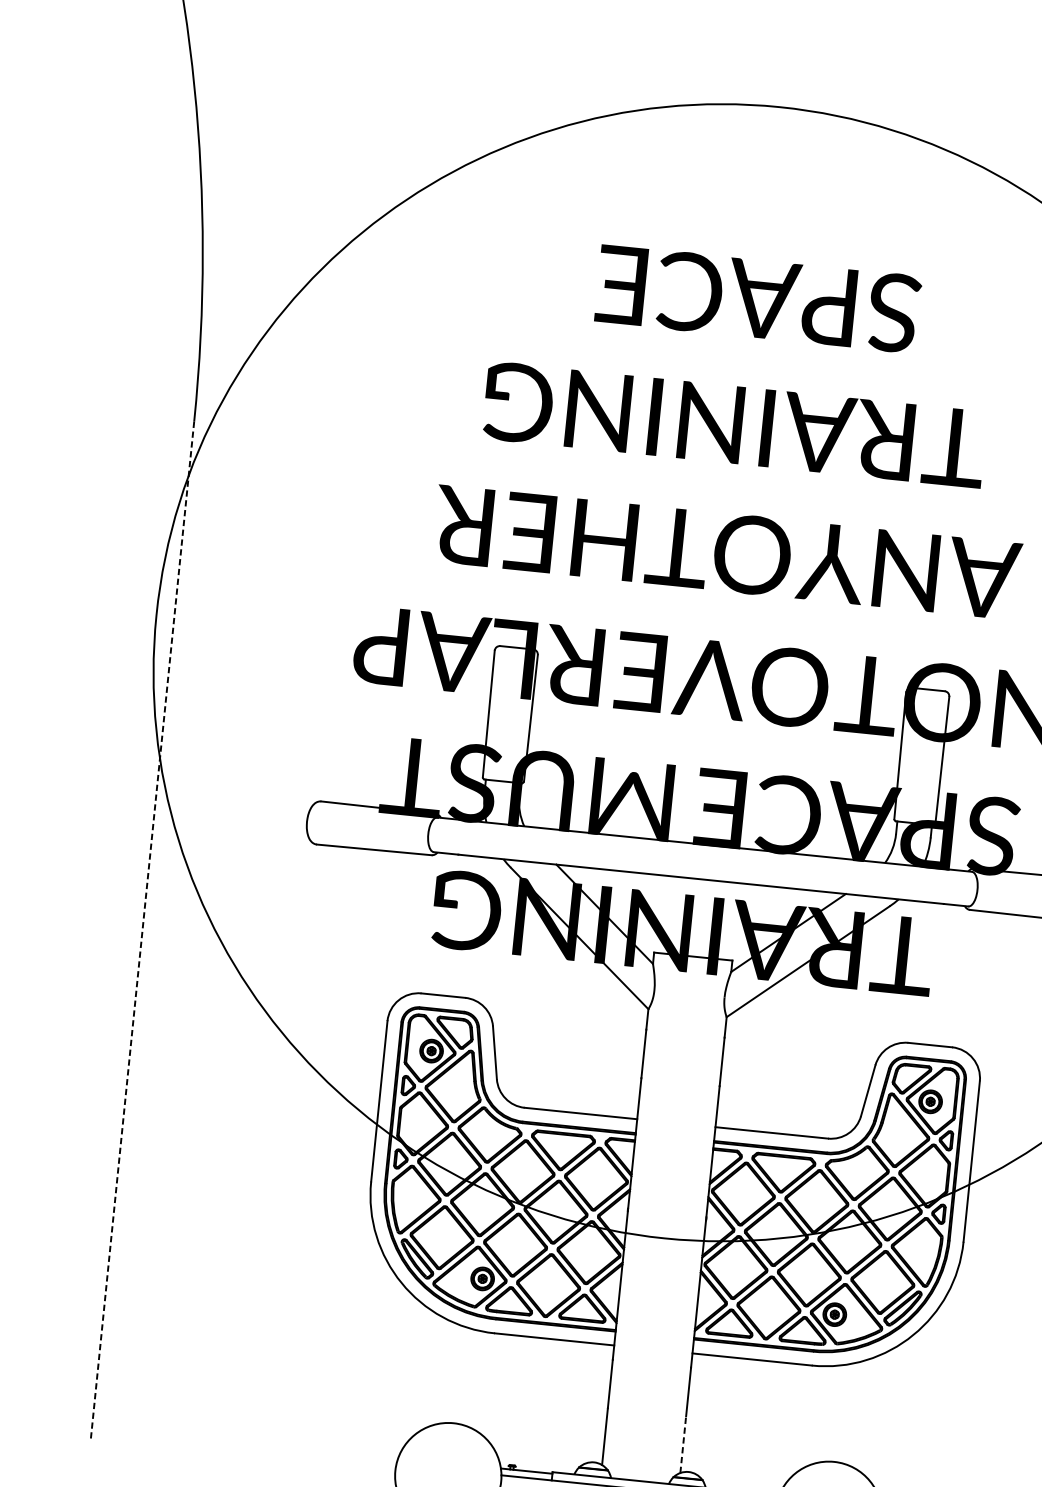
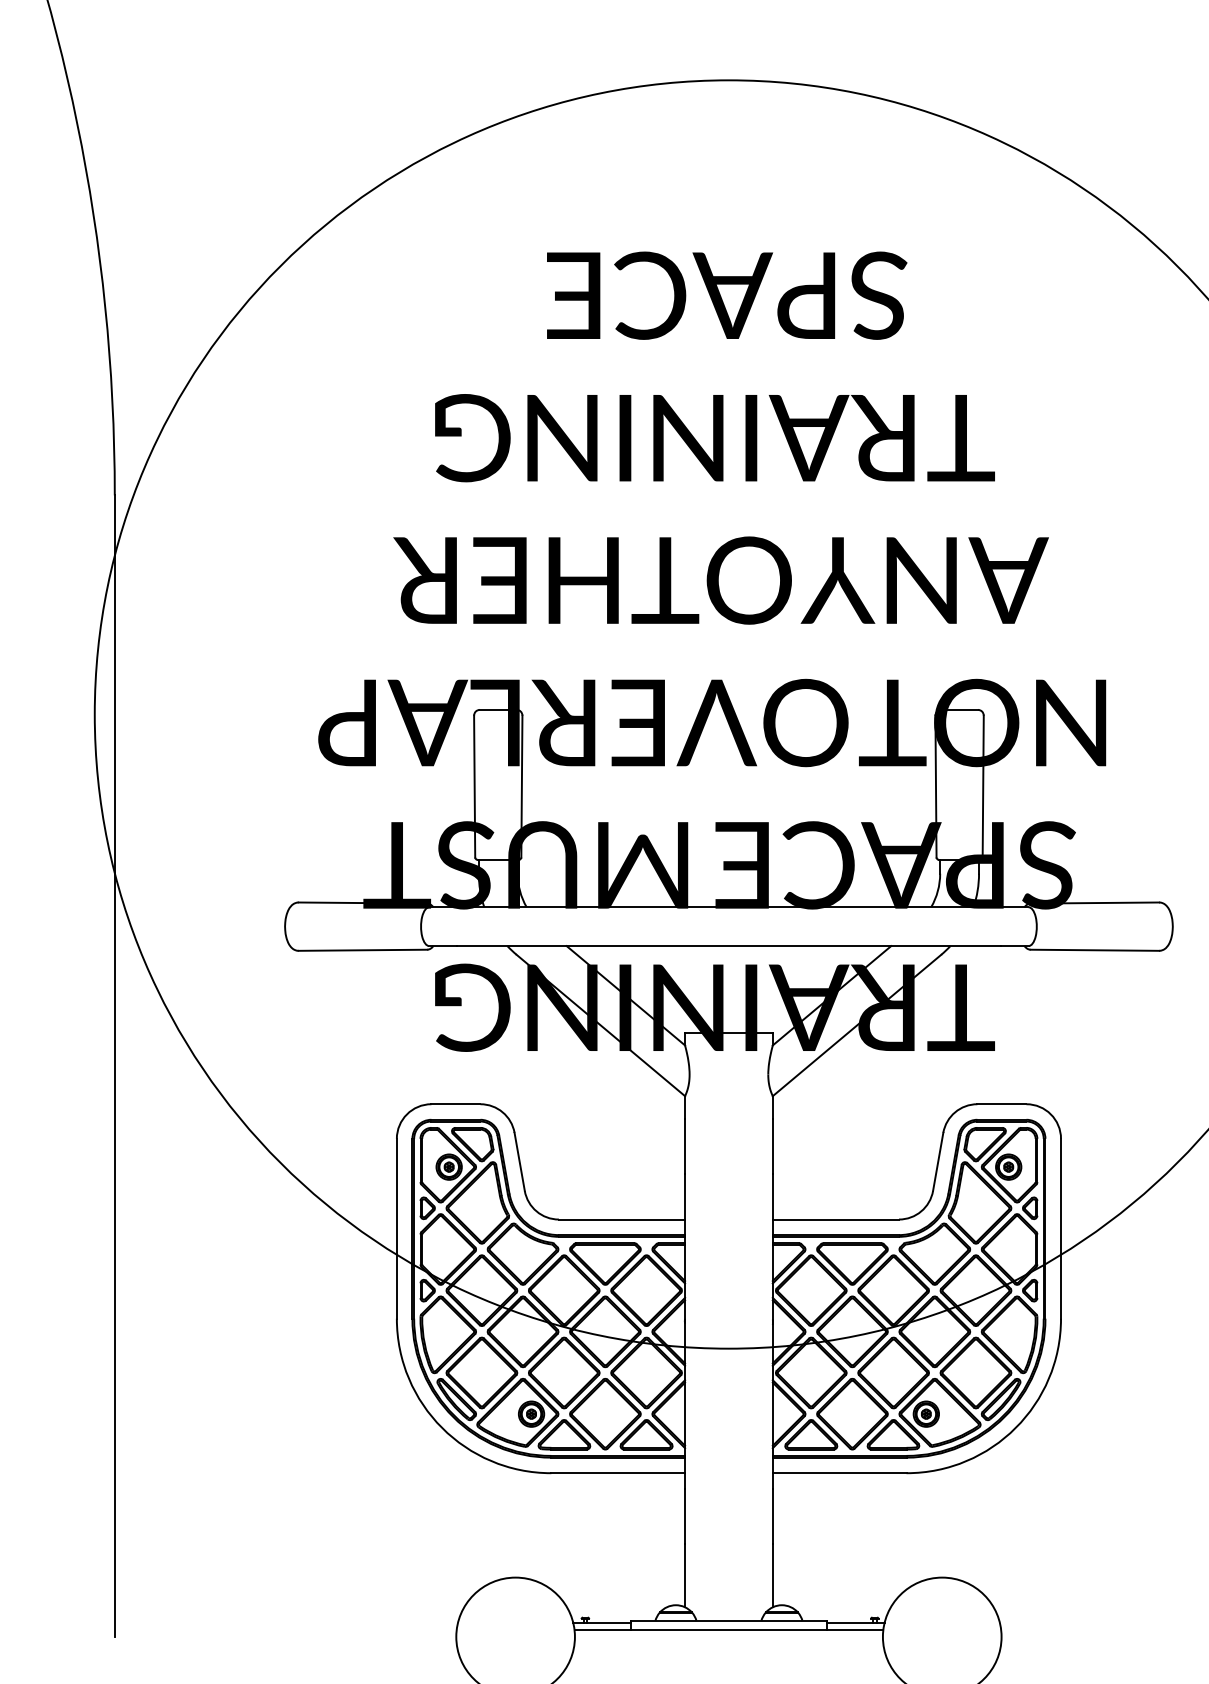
line: (142, 931) -> (114, 1066), dashed -> solid
line: (682, 1444) -> (772, 1575), dashed -> solid

